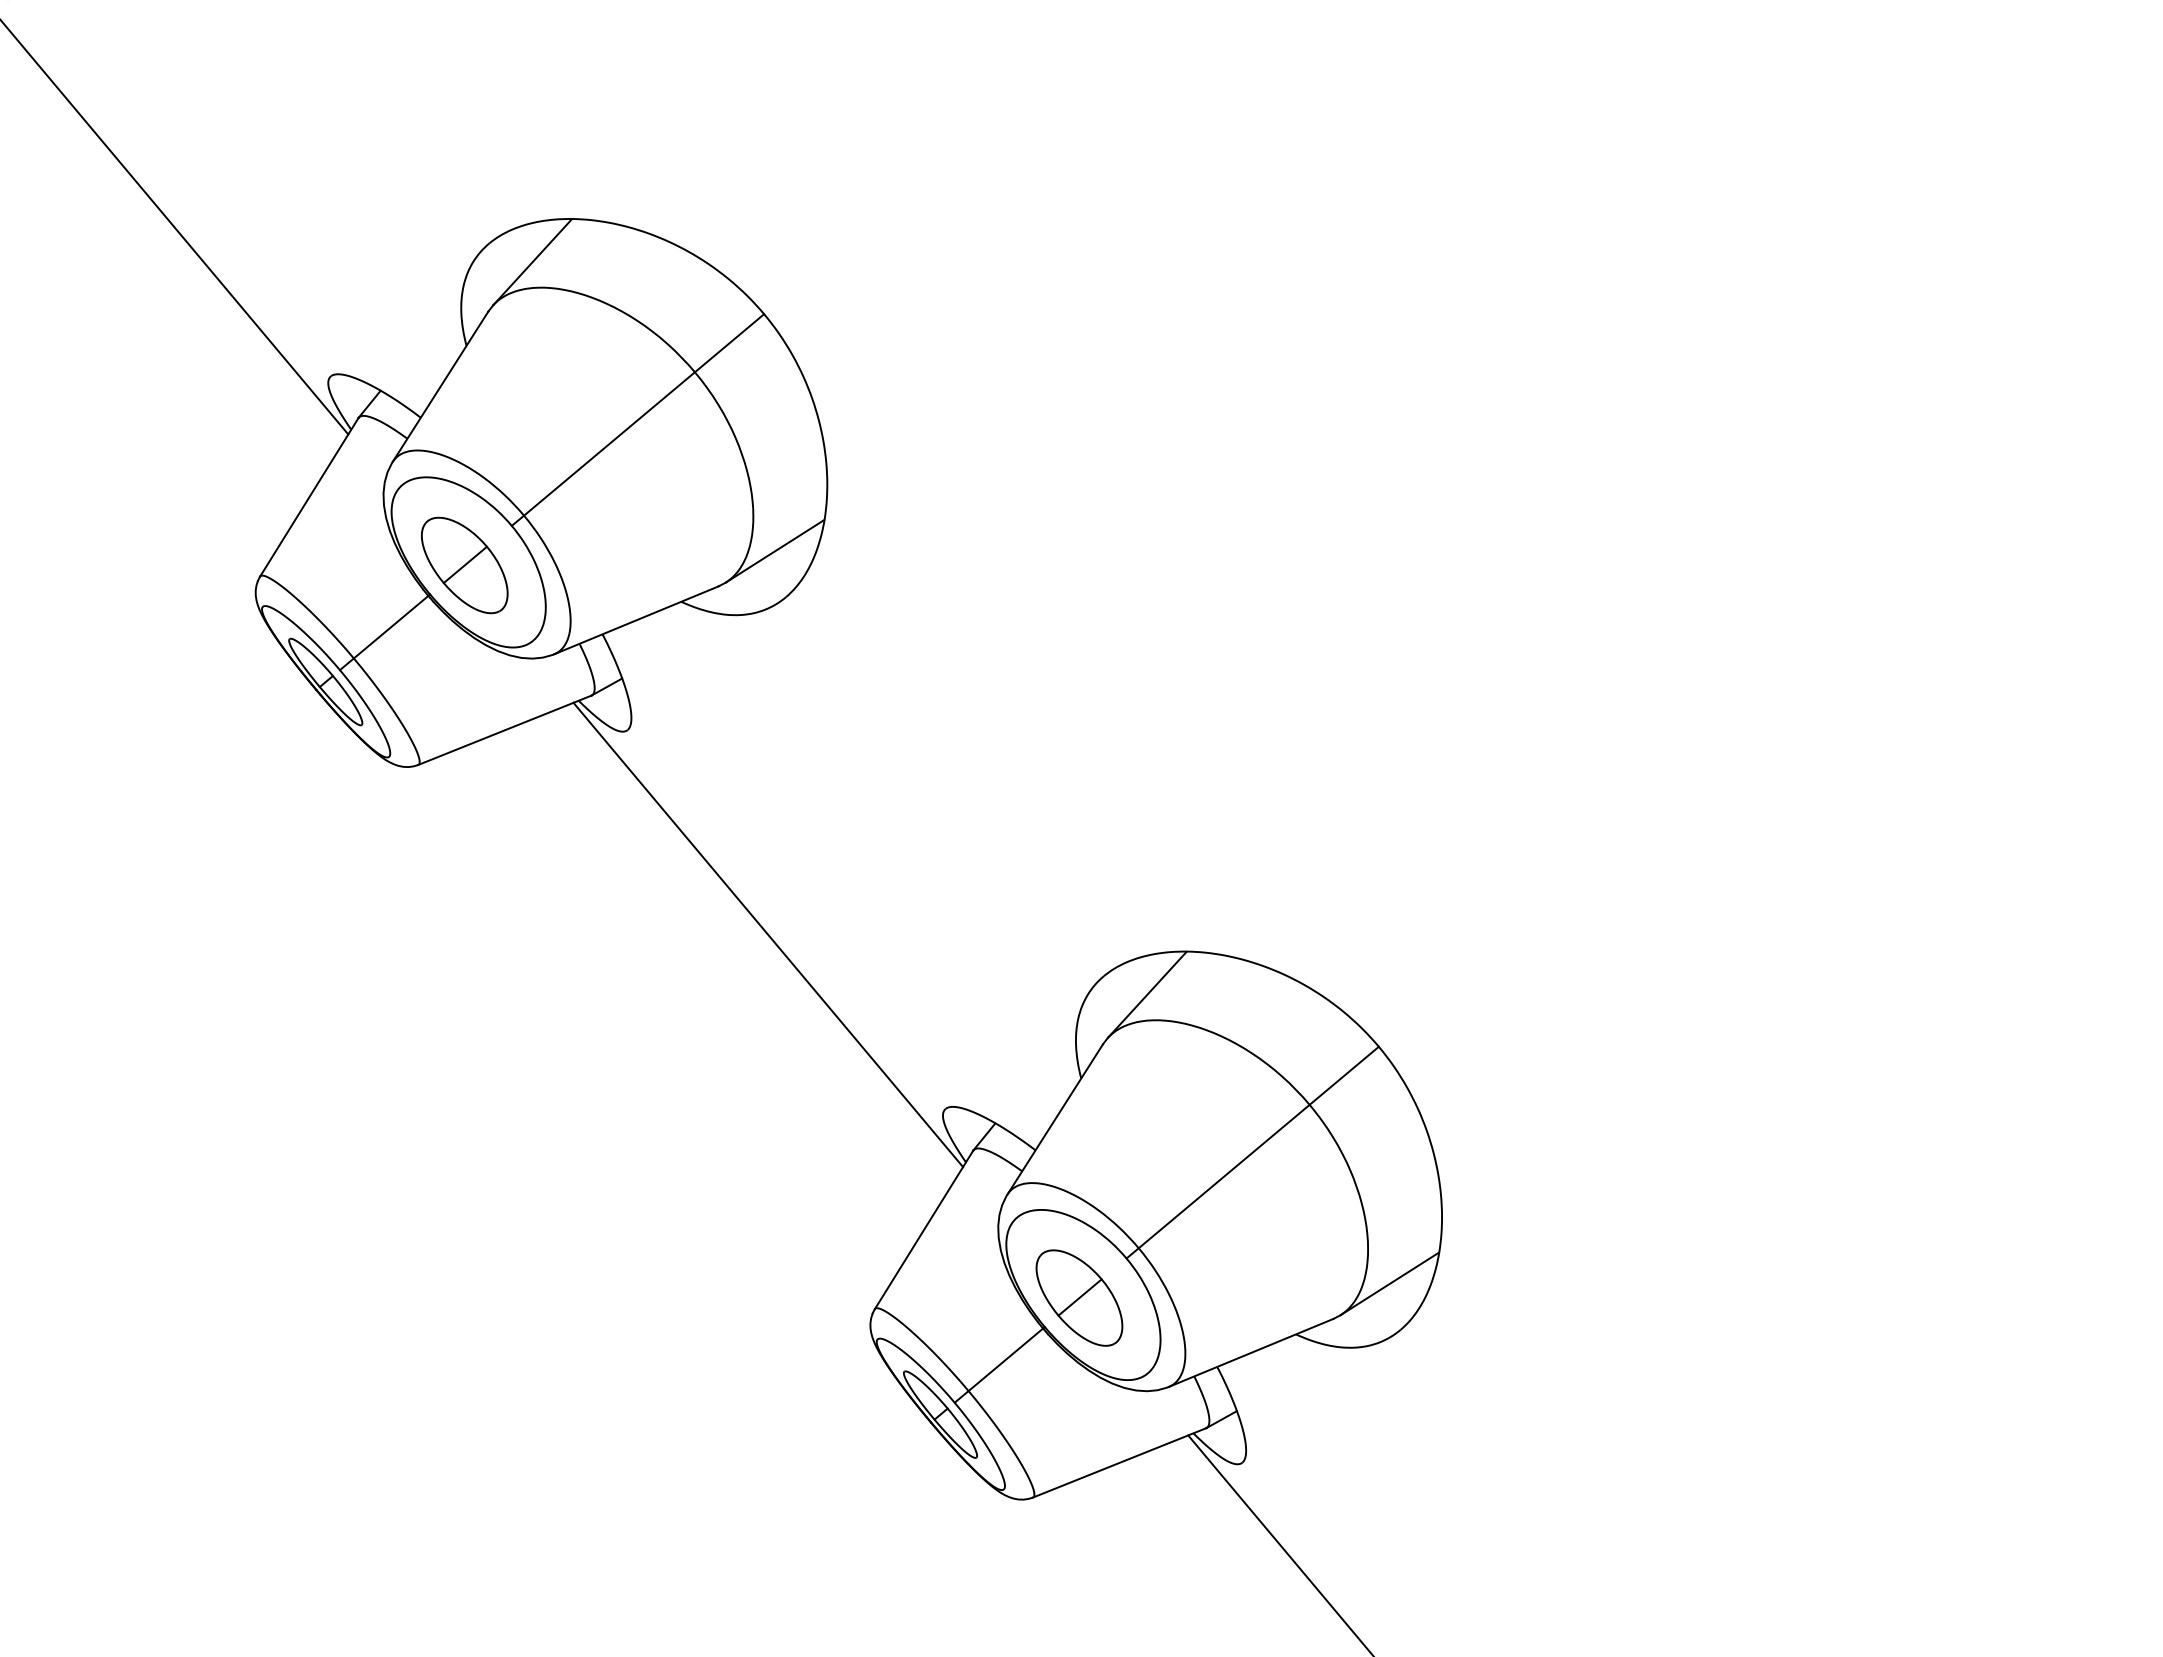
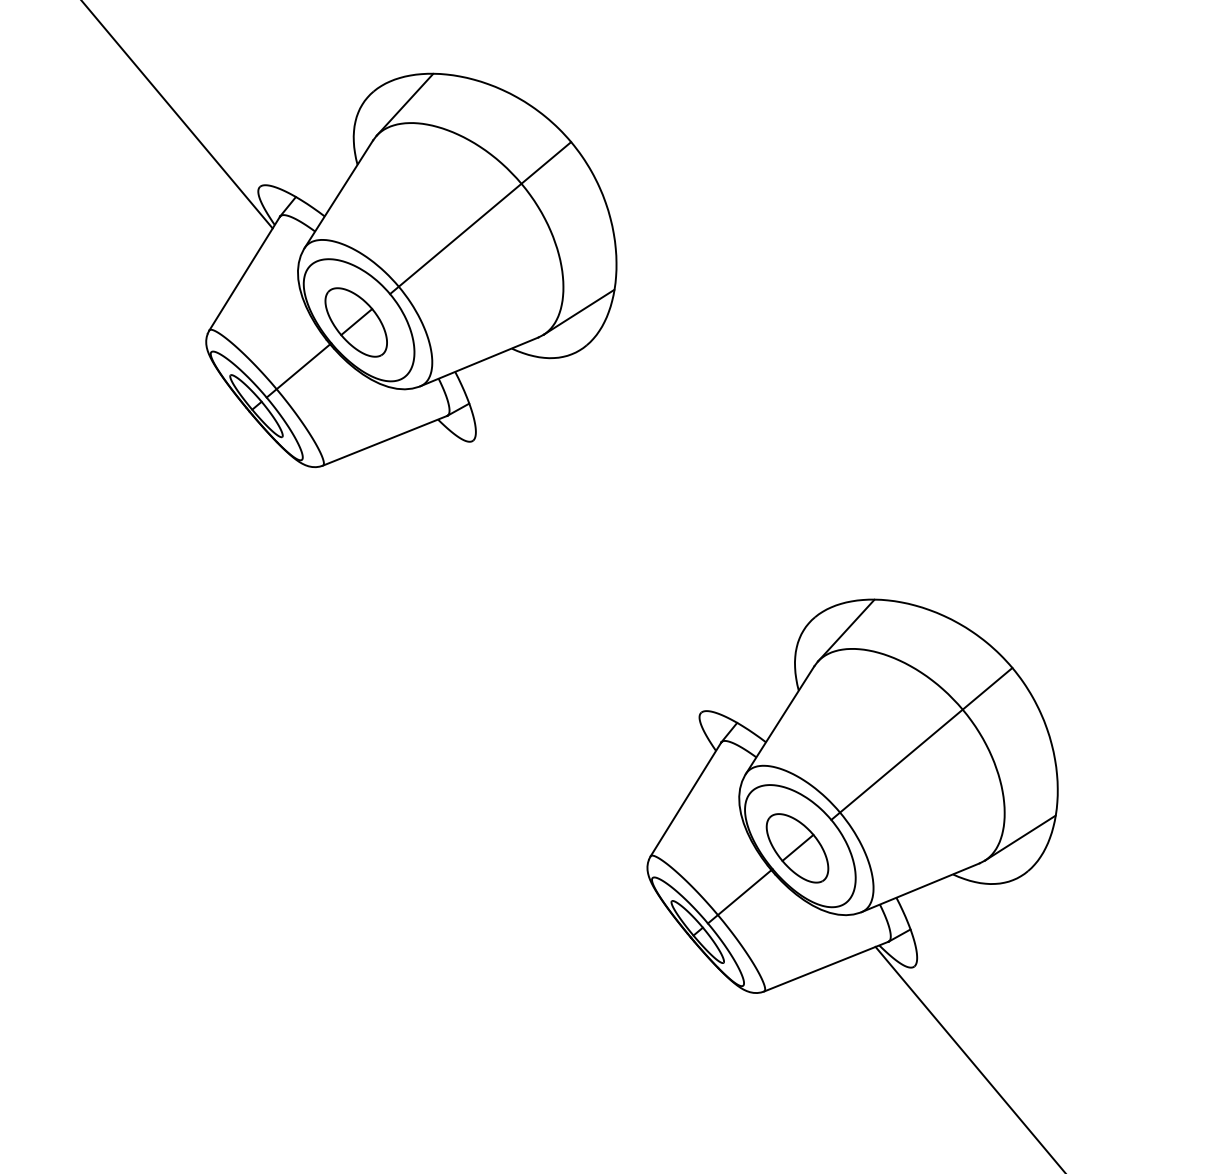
line: (768, 934) -> (574, 587), removed

